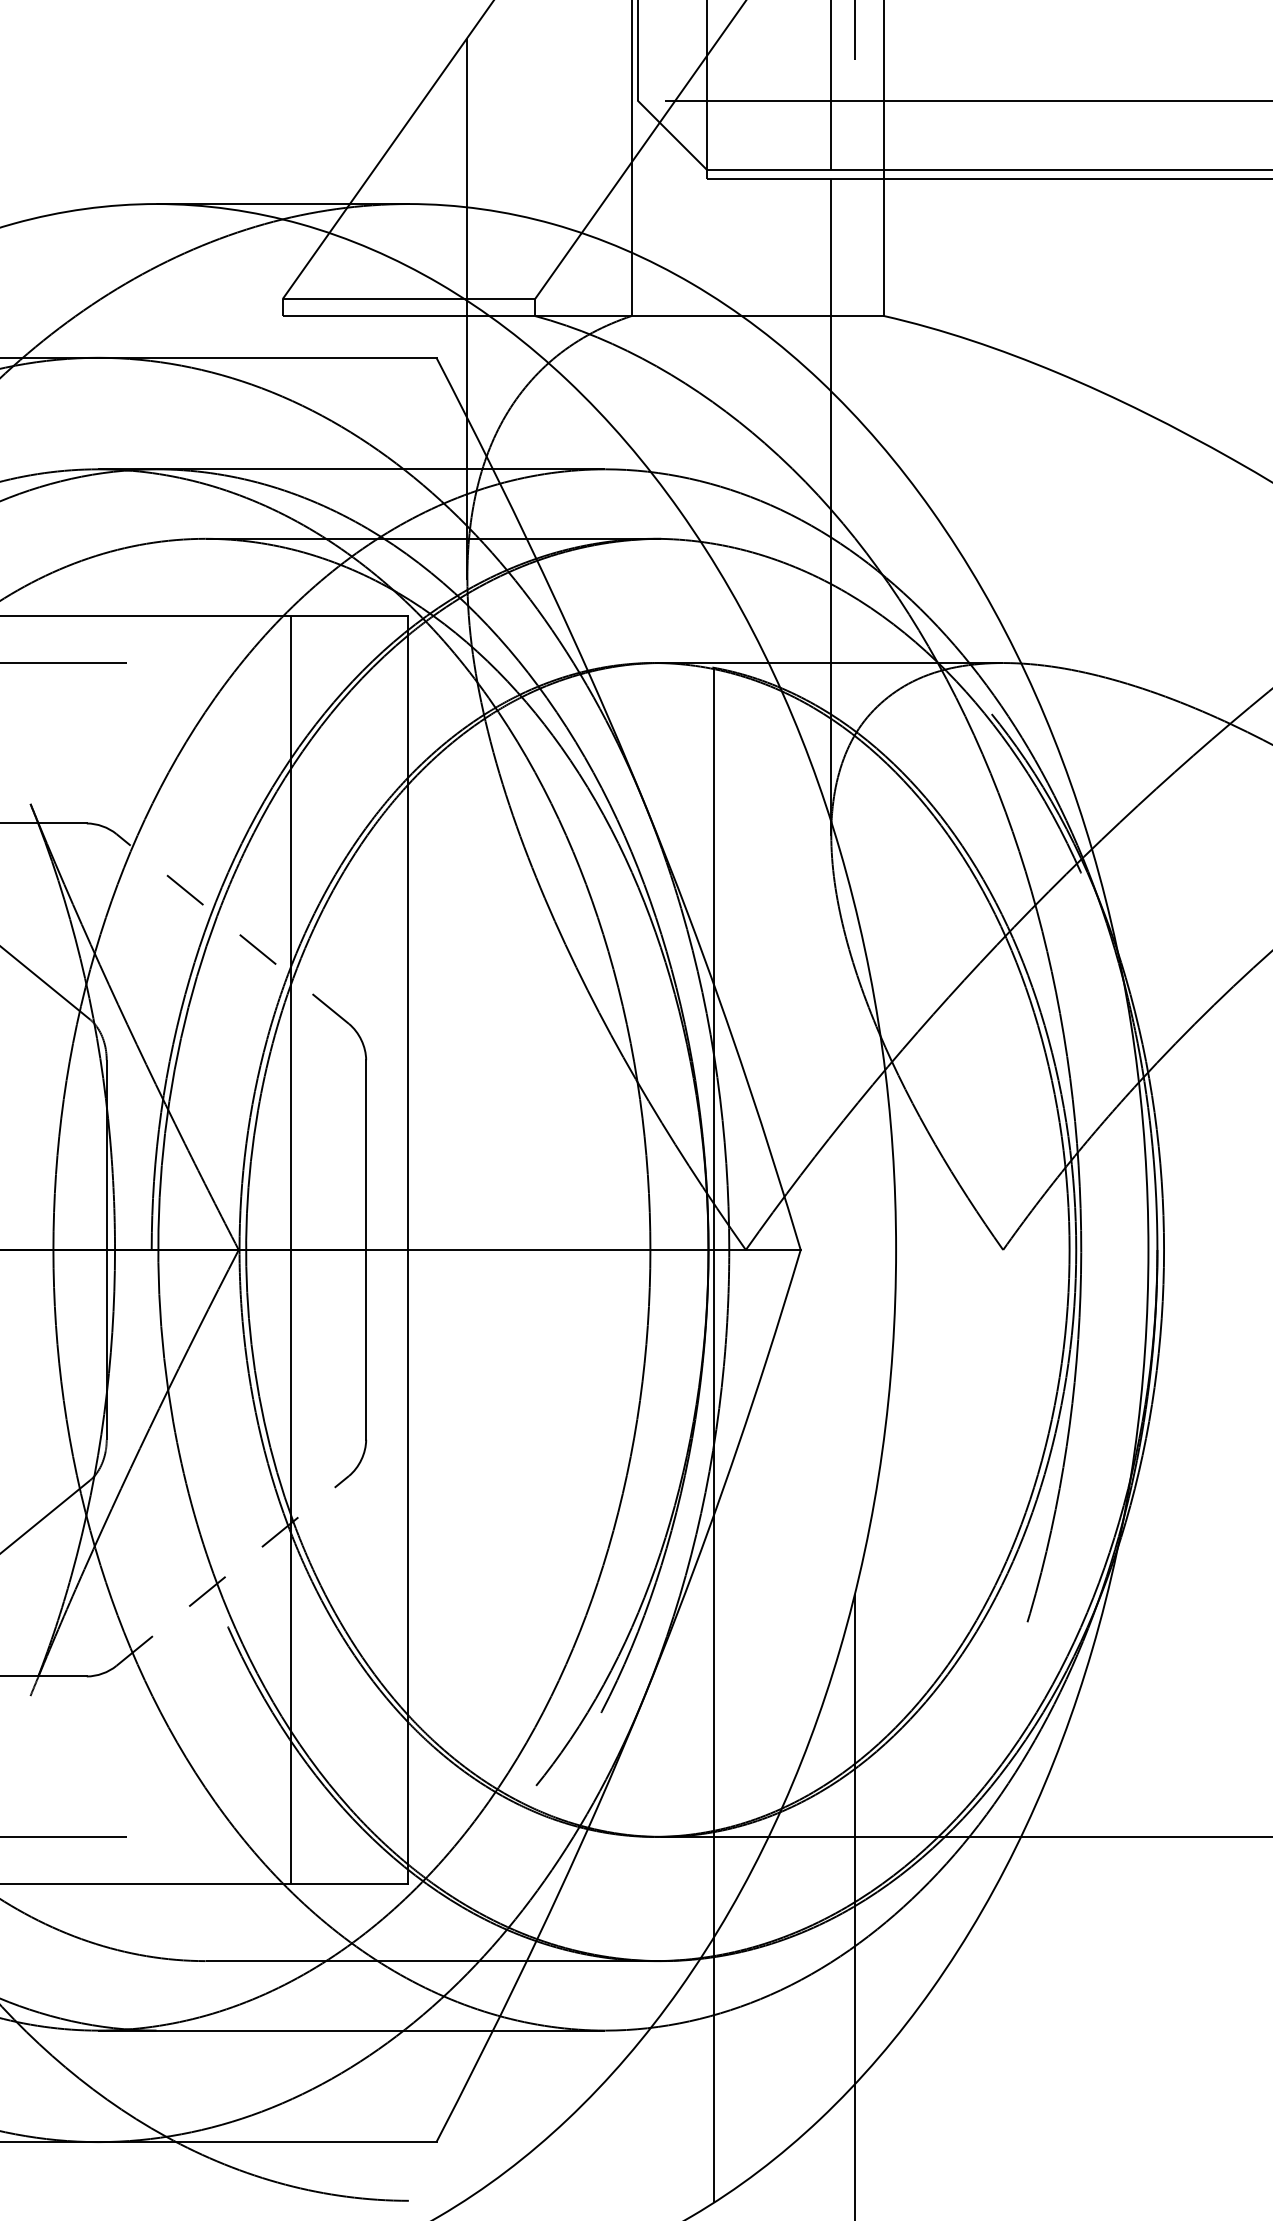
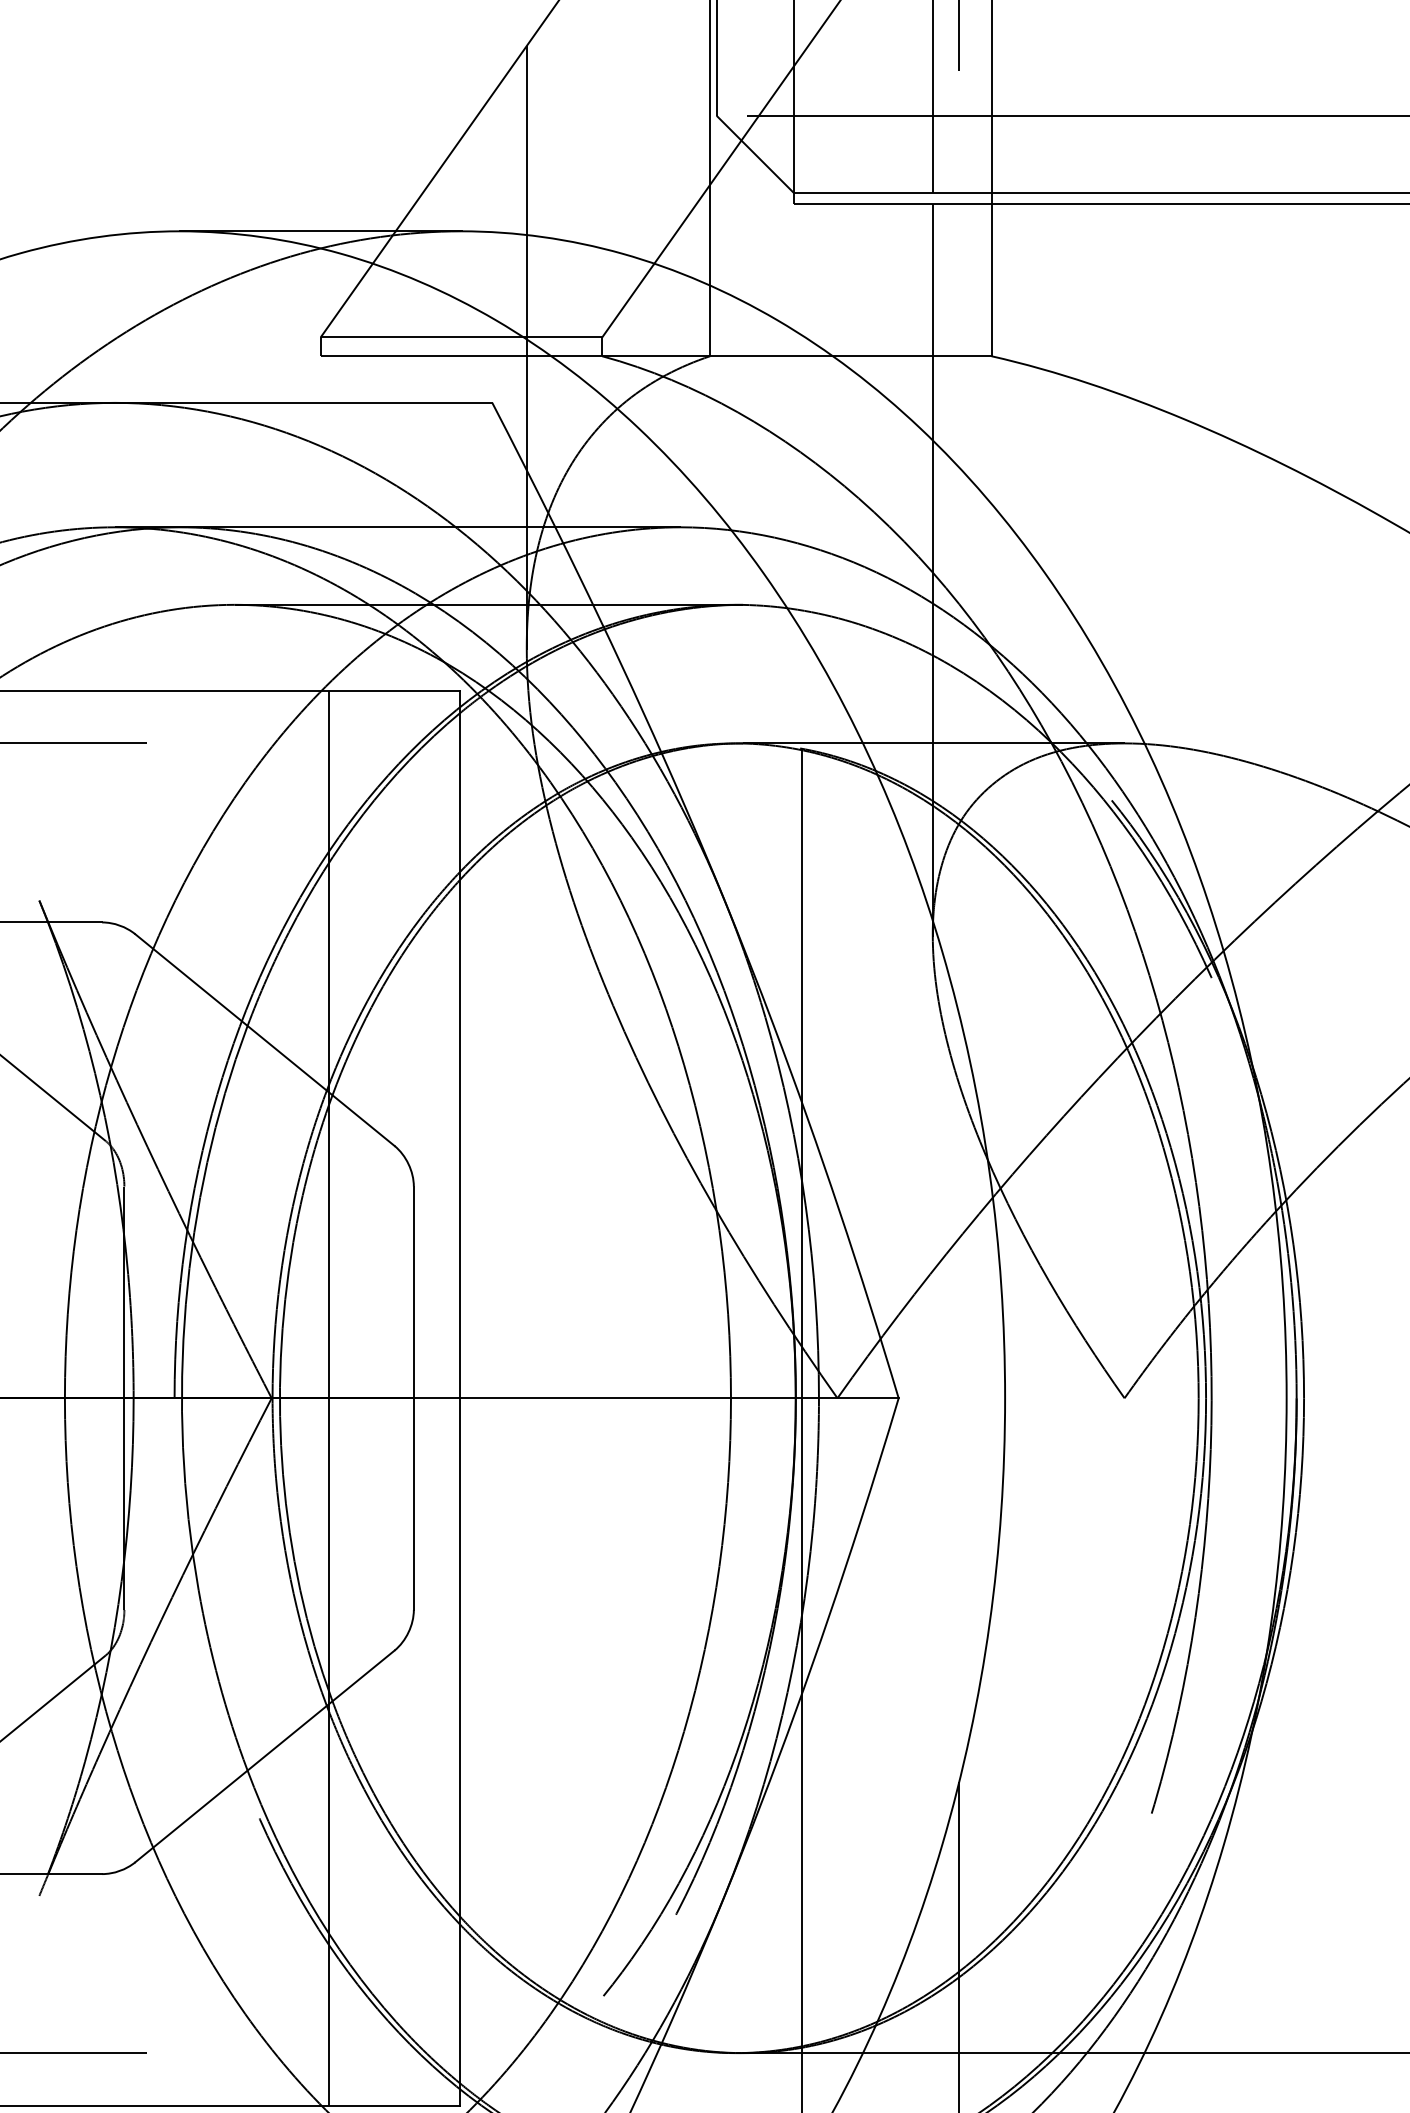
line: (232, 928) -> (264, 1039), dashed -> solid
line: (233, 1570) -> (265, 1755), dashed -> solid

